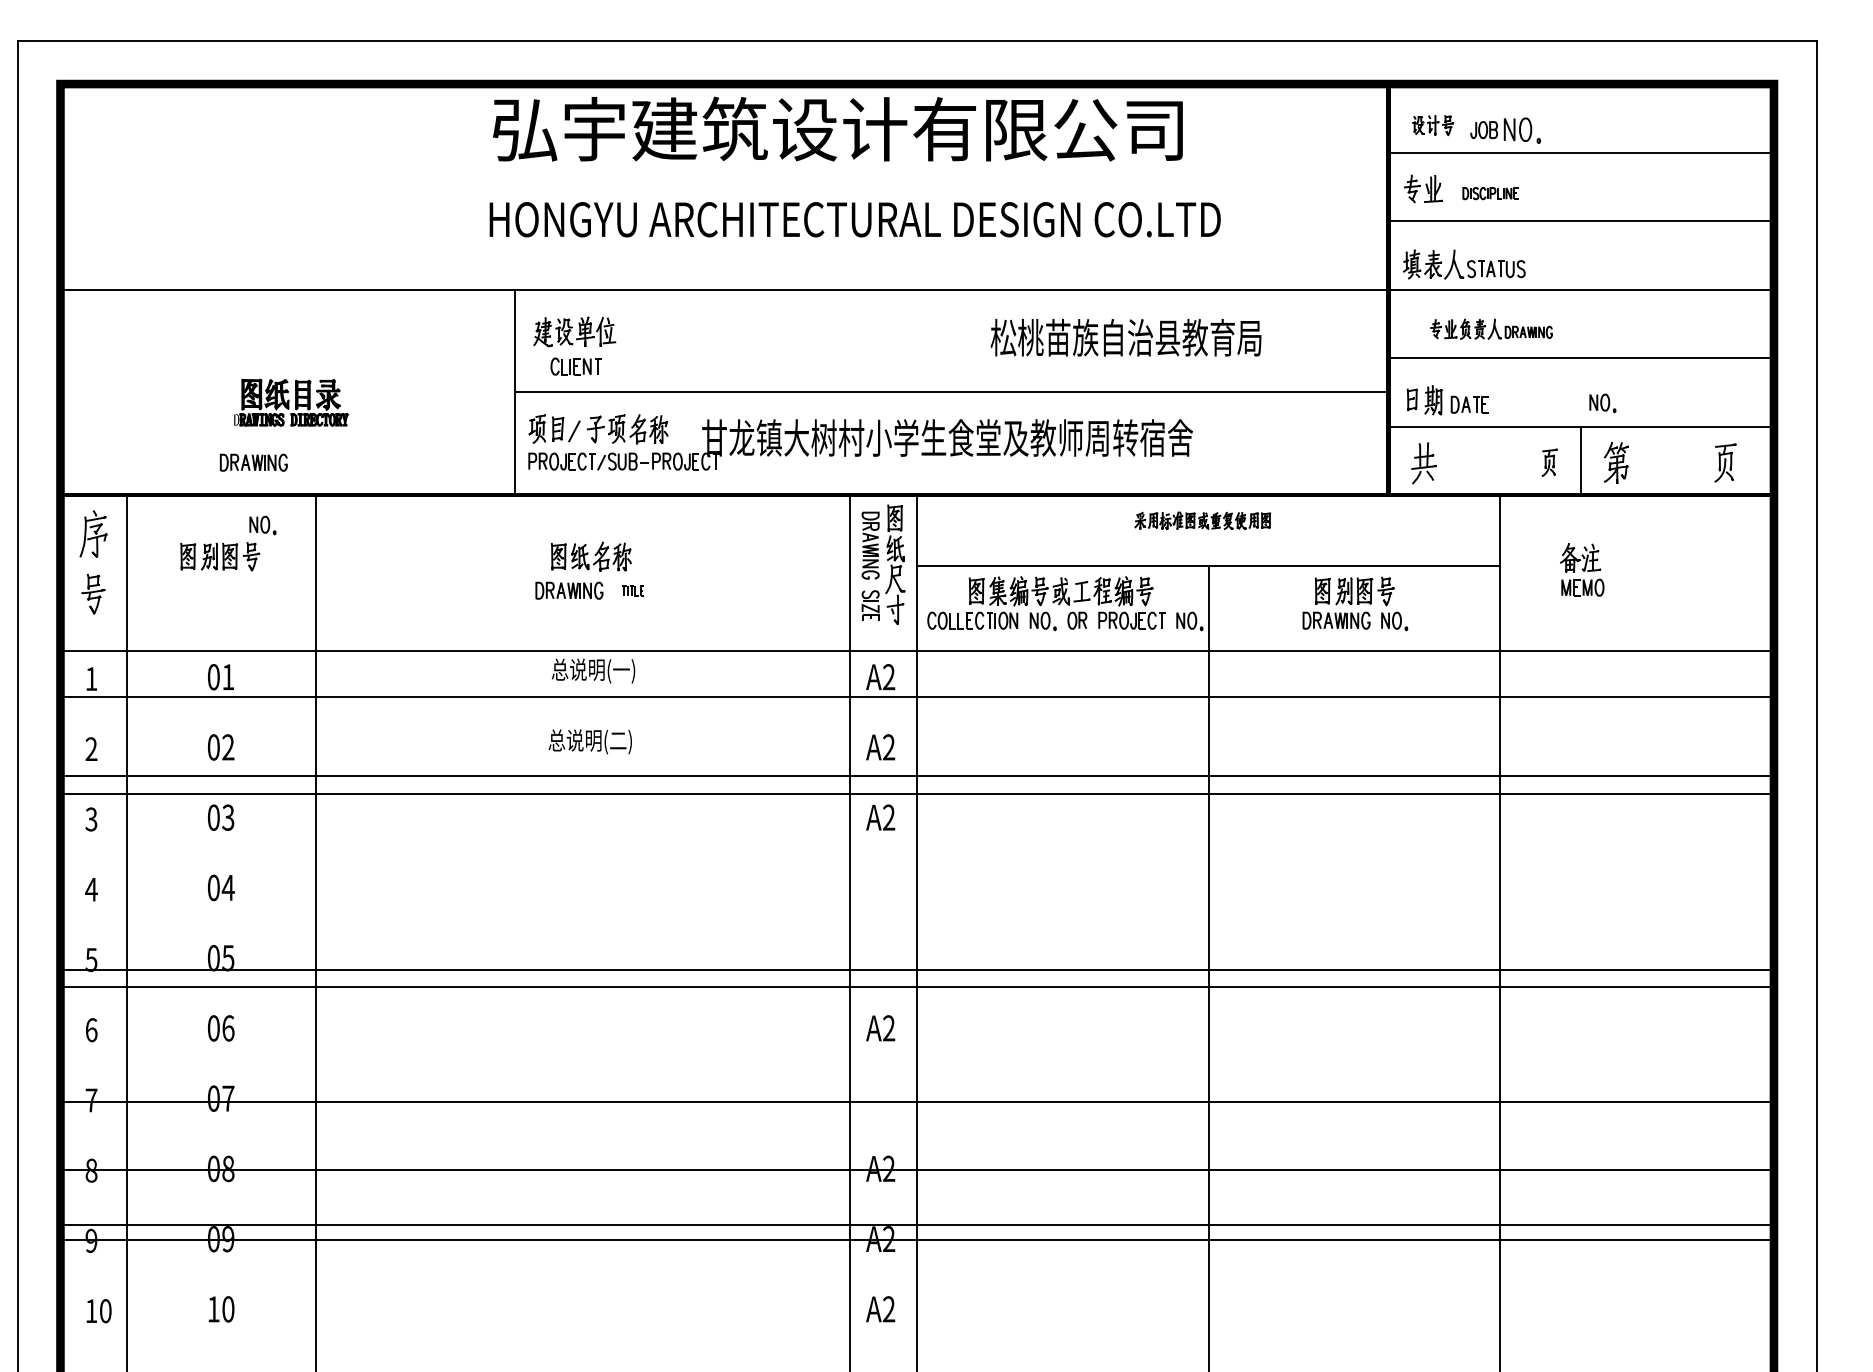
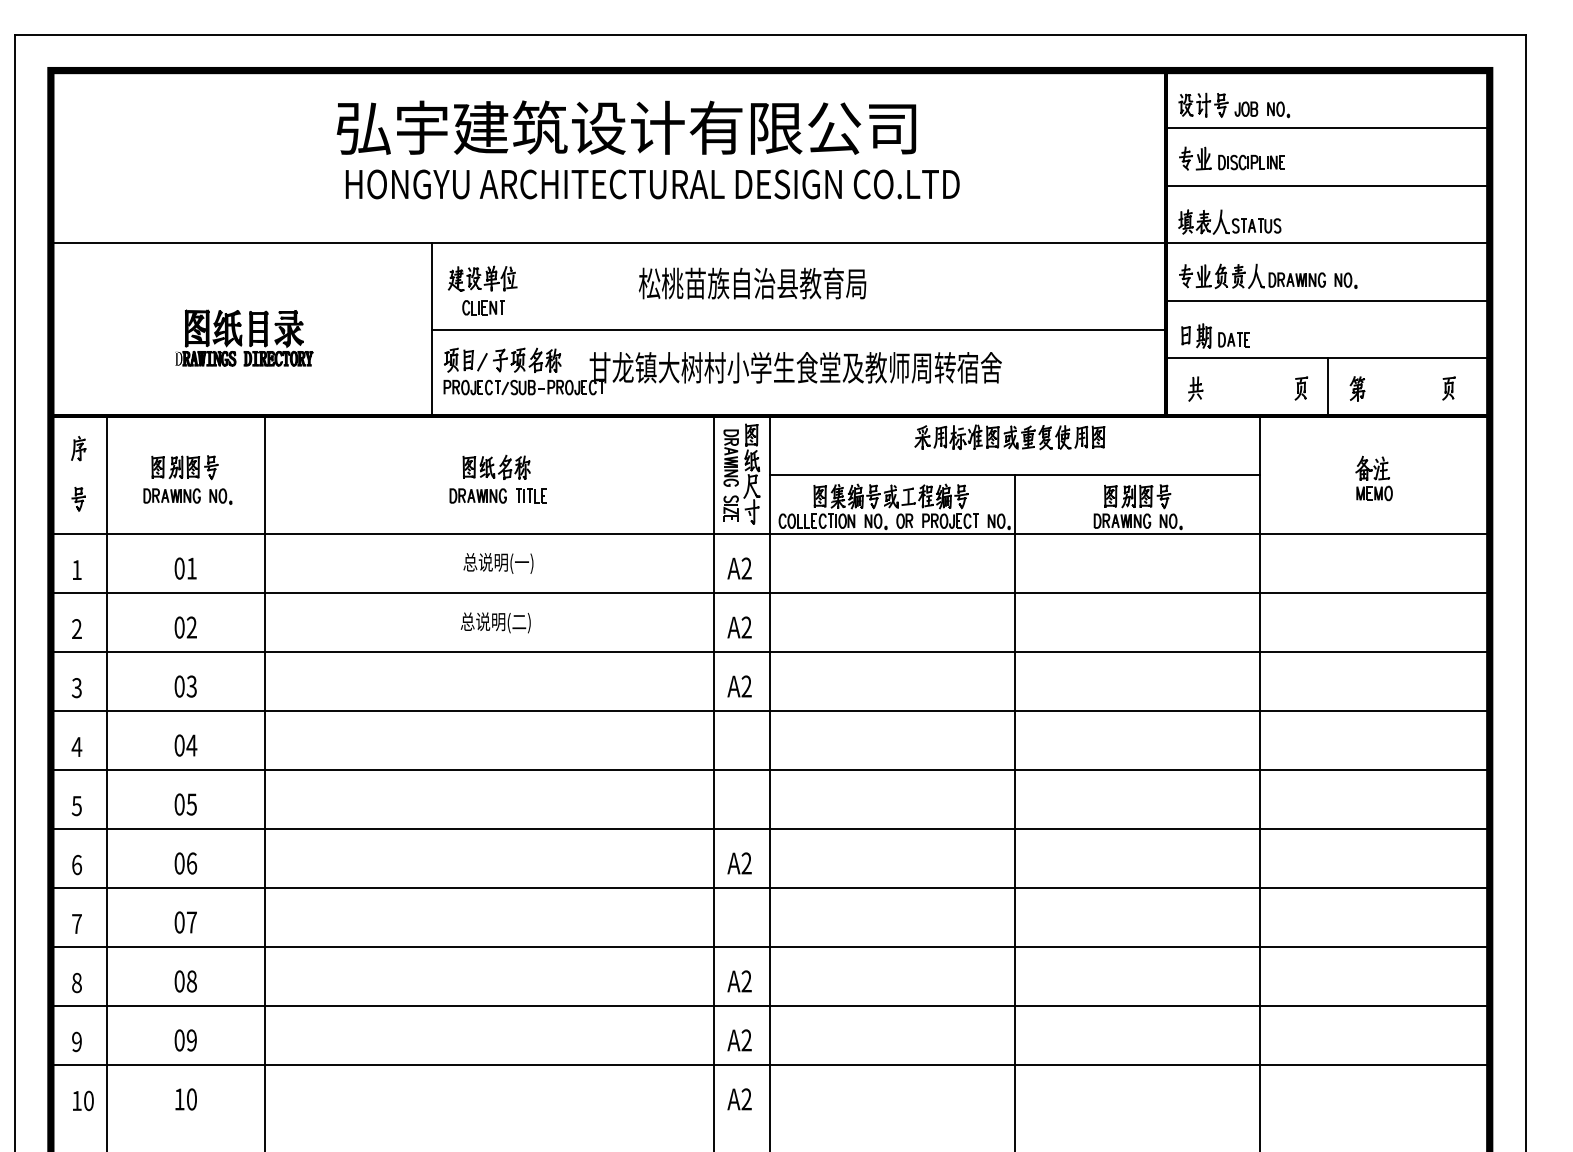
part: (1432, 125) -> (1202, 105), size x1.43
text: (837, 128) -> (626, 127), moved
part: (1522, 130) -> (1278, 109), size x0.71
part: (1490, 193) -> (1251, 162), size x1.43
text: (854, 219) -> (652, 184), moved
part: (1491, 329) -> (1252, 276), size x1.43
text: (1125, 337) -> (752, 283), moved
part: (291, 402) -> (244, 337), size x1.43
part: (1602, 403) -> (1345, 280), moved
part: (253, 462) -> (171, 495), moved
part: (1725, 462) -> (1449, 388), size x0.71
part: (1423, 463) -> (1195, 389), size x0.71
part: (1616, 463) -> (1357, 389), size x0.71
part: (1202, 520) -> (1009, 437), size x1.67
part: (262, 525) -> (220, 496), moved
part: (93, 534) -> (78, 448), size x0.62
part: (1582, 569) -> (1374, 478), moved
part: (633, 590) -> (532, 495), size x1.67
part: (93, 594) -> (78, 499), size x0.71
line: (916, 651) -> (769, 593), moved
line: (916, 696) -> (769, 533), moved
line: (916, 793) -> (769, 710), moved
line: (916, 969) -> (769, 769), moved
line: (916, 1102) -> (769, 887), moved
line: (916, 1170) -> (769, 946), moved
line: (916, 1224) -> (769, 1064), moved
line: (916, 1239) -> (769, 1005), moved

